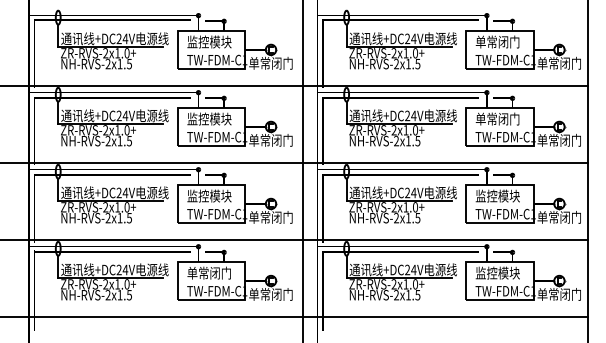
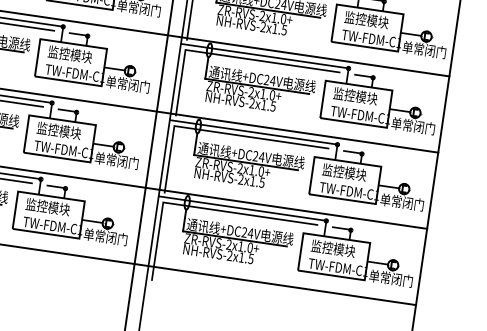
text: (497, 41) -> (366, 19), 单常闭门 -> 监控模块
text: (497, 118) -> (355, 95), 单常闭门 -> 监控模块
text: (209, 272) -> (48, 206), 单常闭门 -> 监控模块

